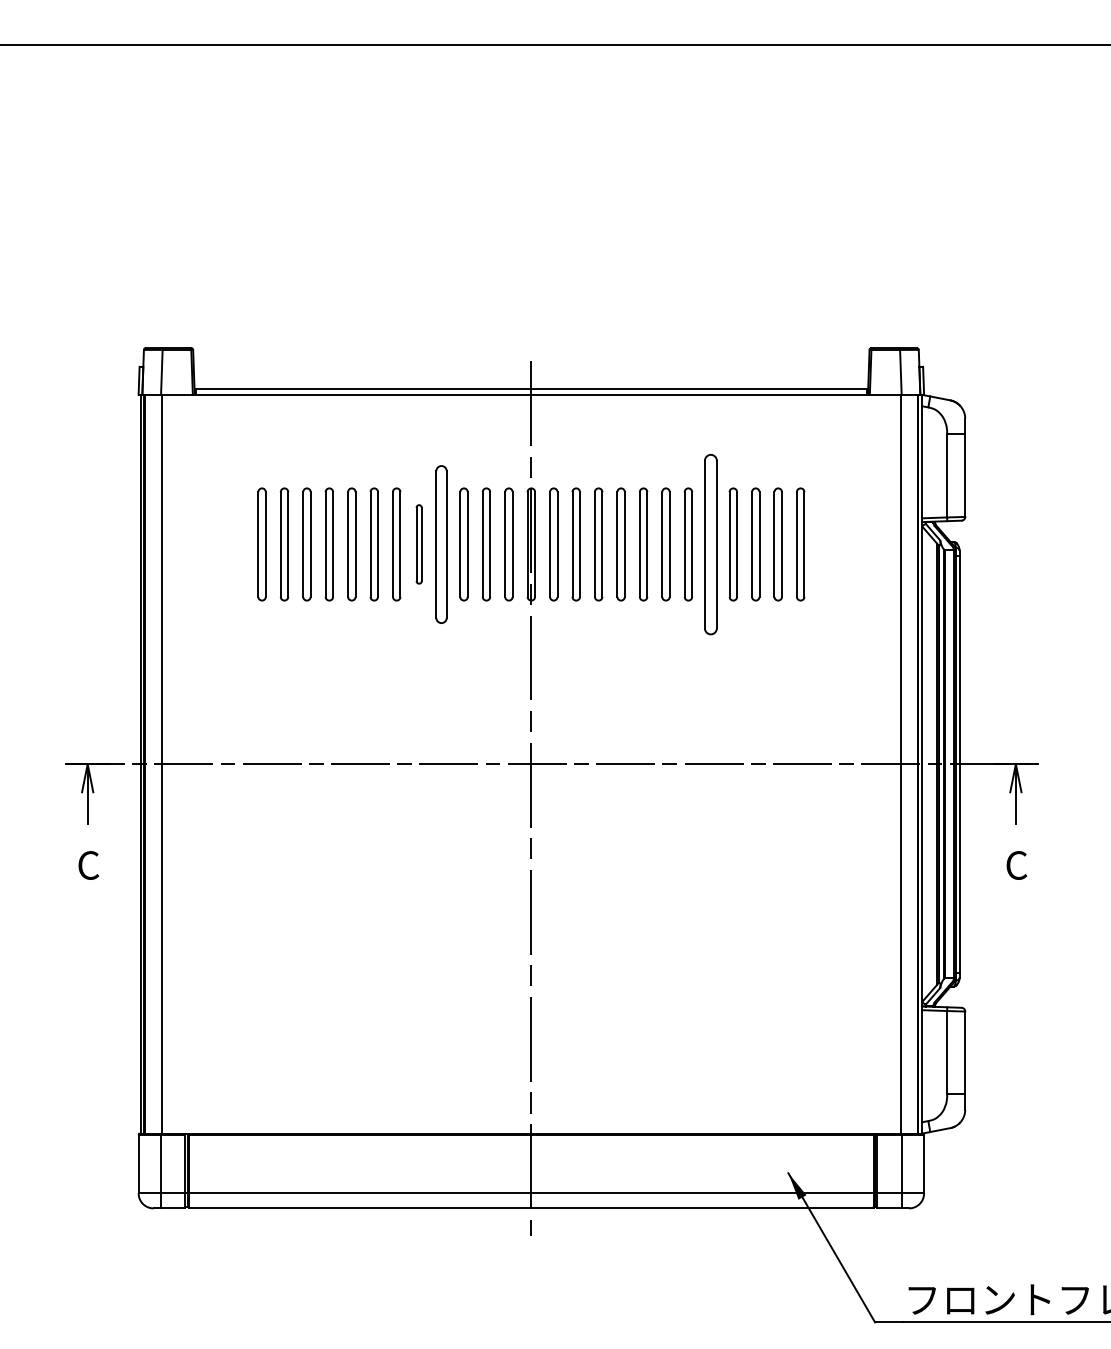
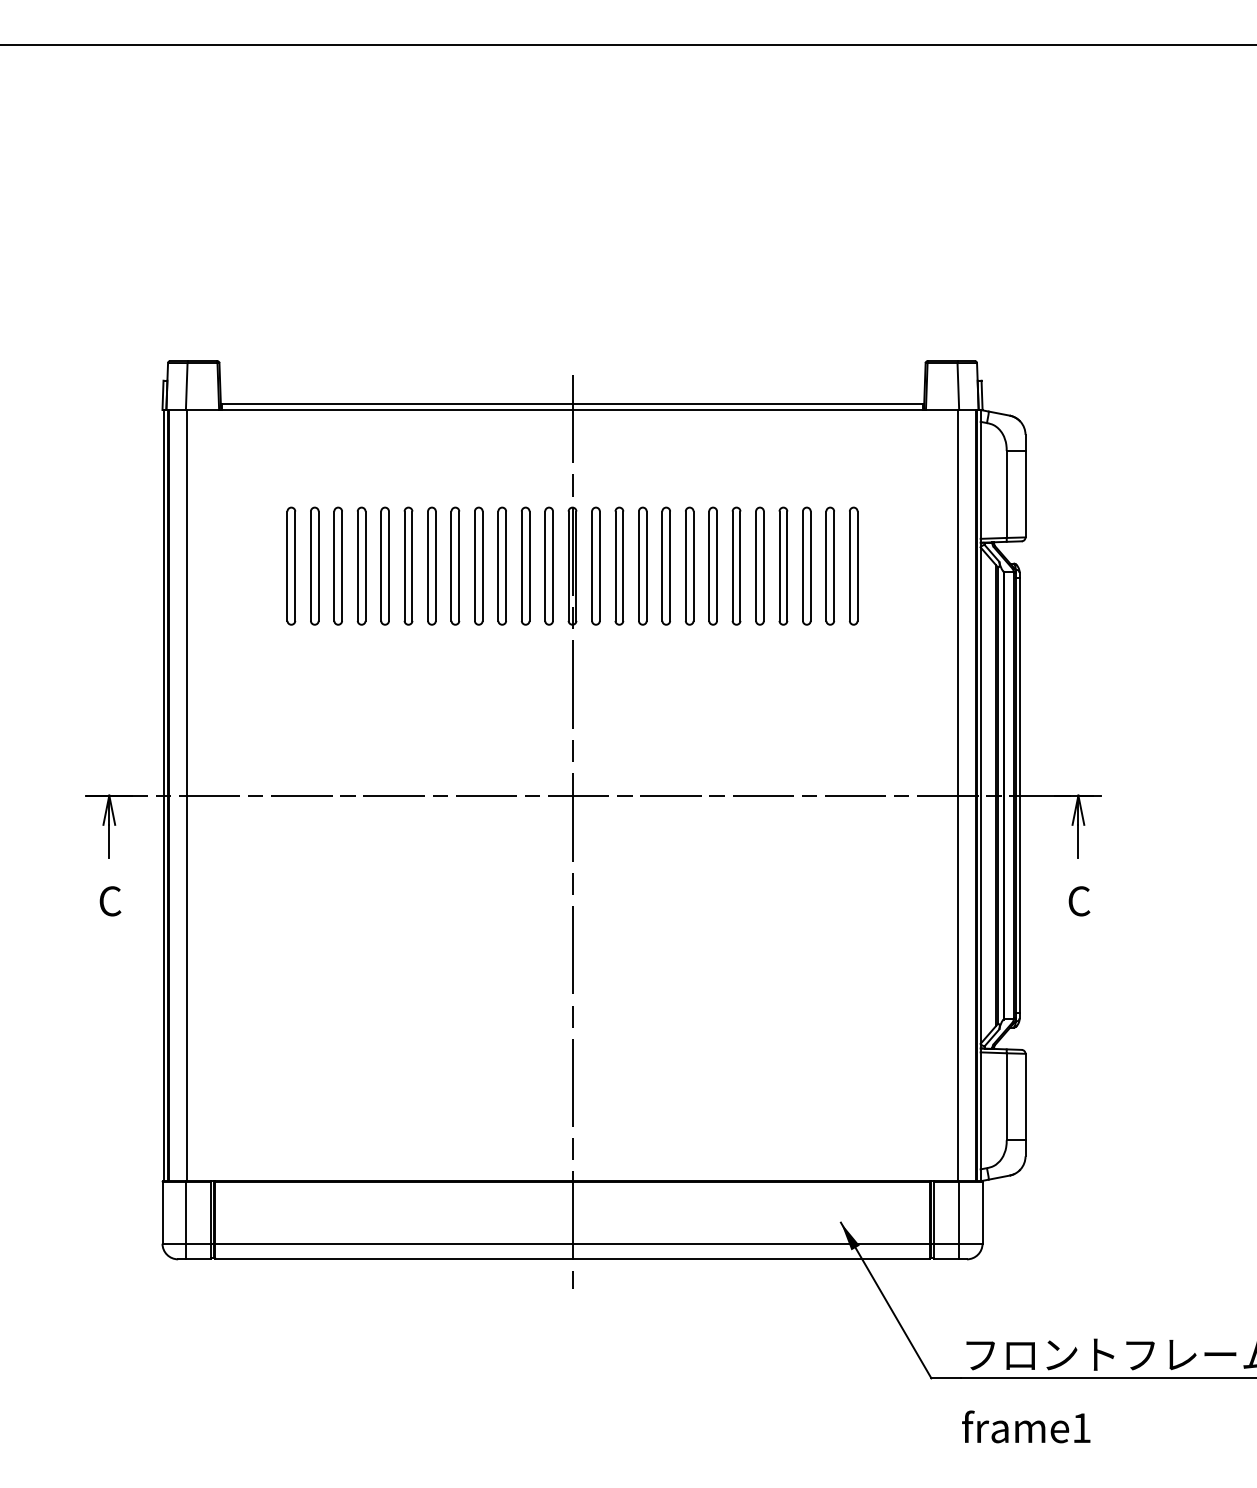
part: (419, 543) -> (455, 565), size x1.43
part: (441, 543) -> (478, 565), size x0.71
part: (710, 543) -> (759, 565), size x0.62

